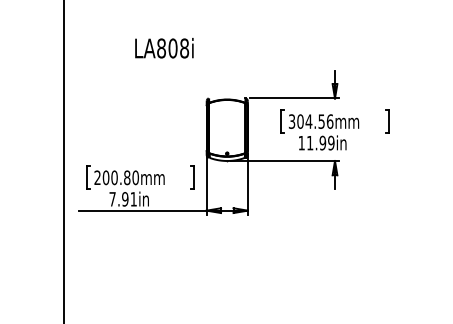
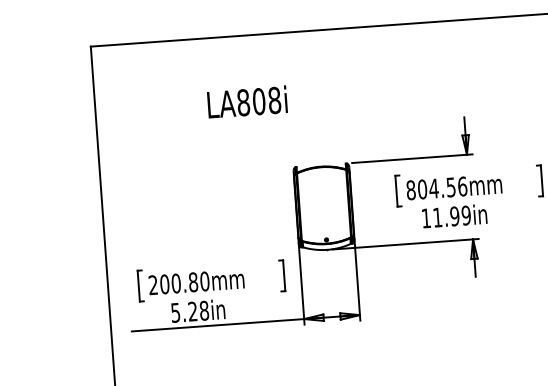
text: (164, 48) -> (247, 102), moved
text: (291, 121) -> (410, 190), 304.56mm -> 804.56mm
text: (123, 199) -> (190, 312), 7.91in -> 5.28in

